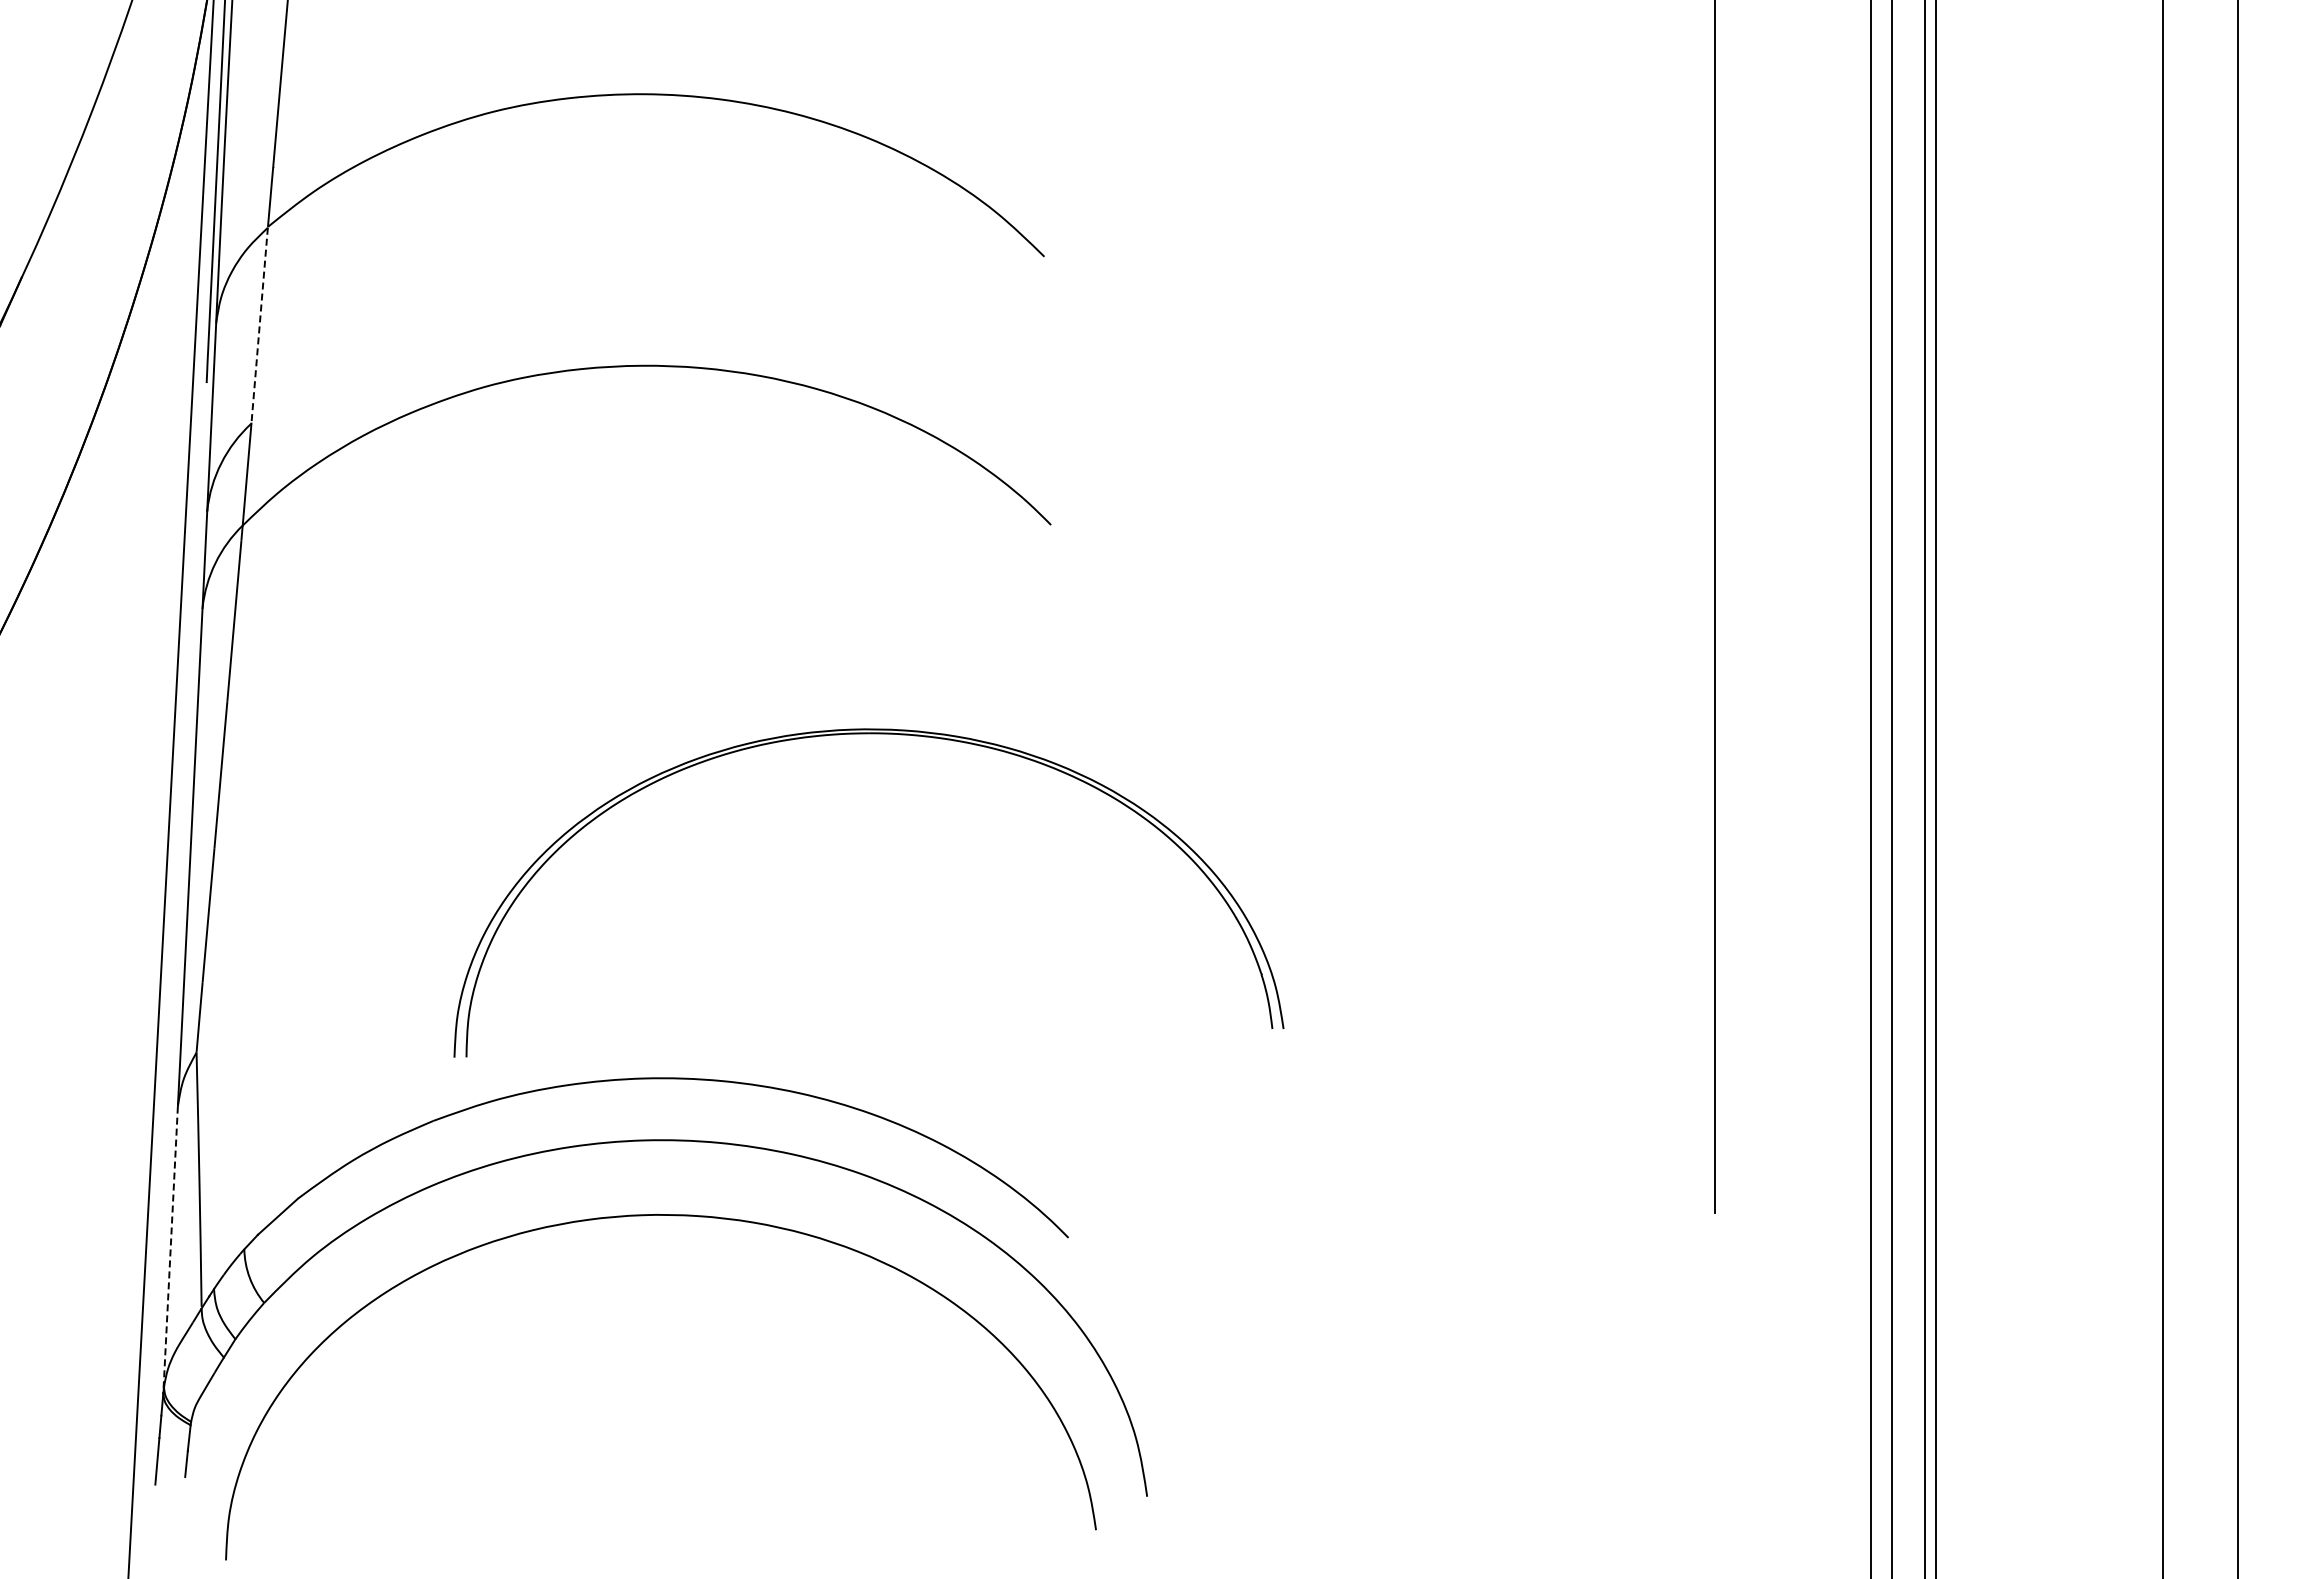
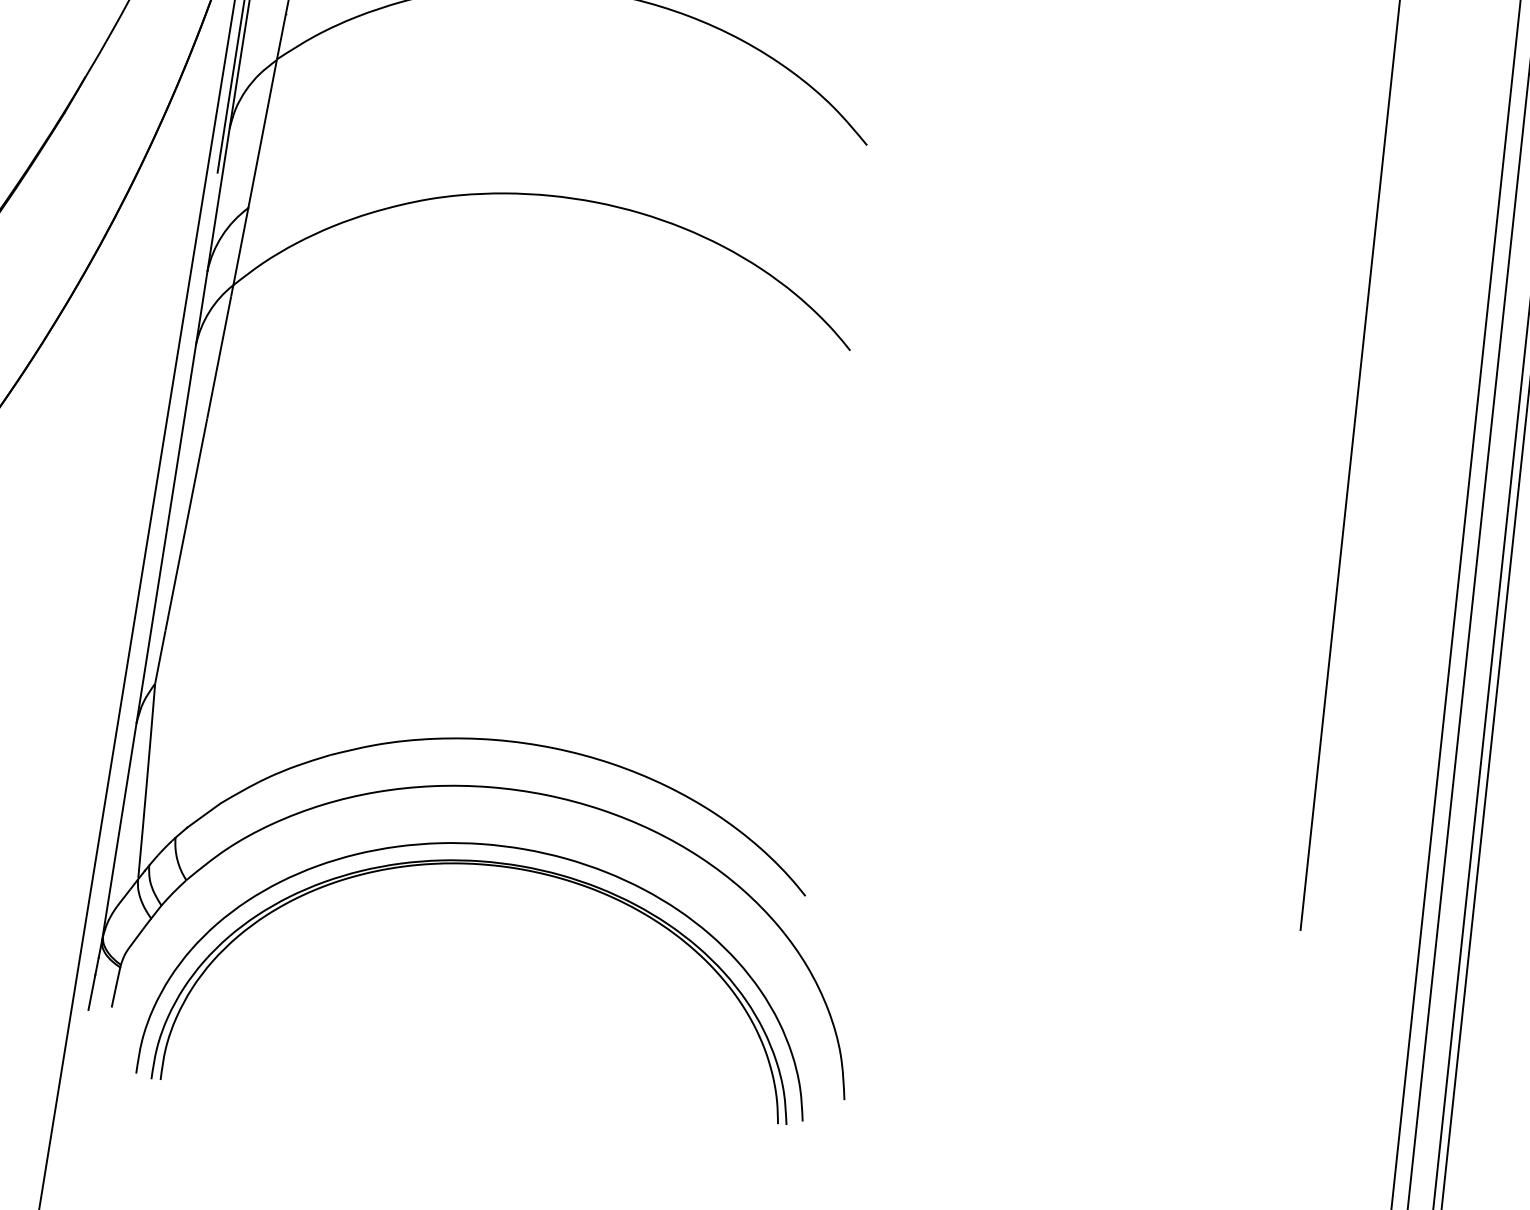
line: (259, 326) -> (262, 134), dashed -> solid
part: (868, 734) -> (493, 866), moved
line: (170, 1250) -> (119, 832), dashed -> solid

